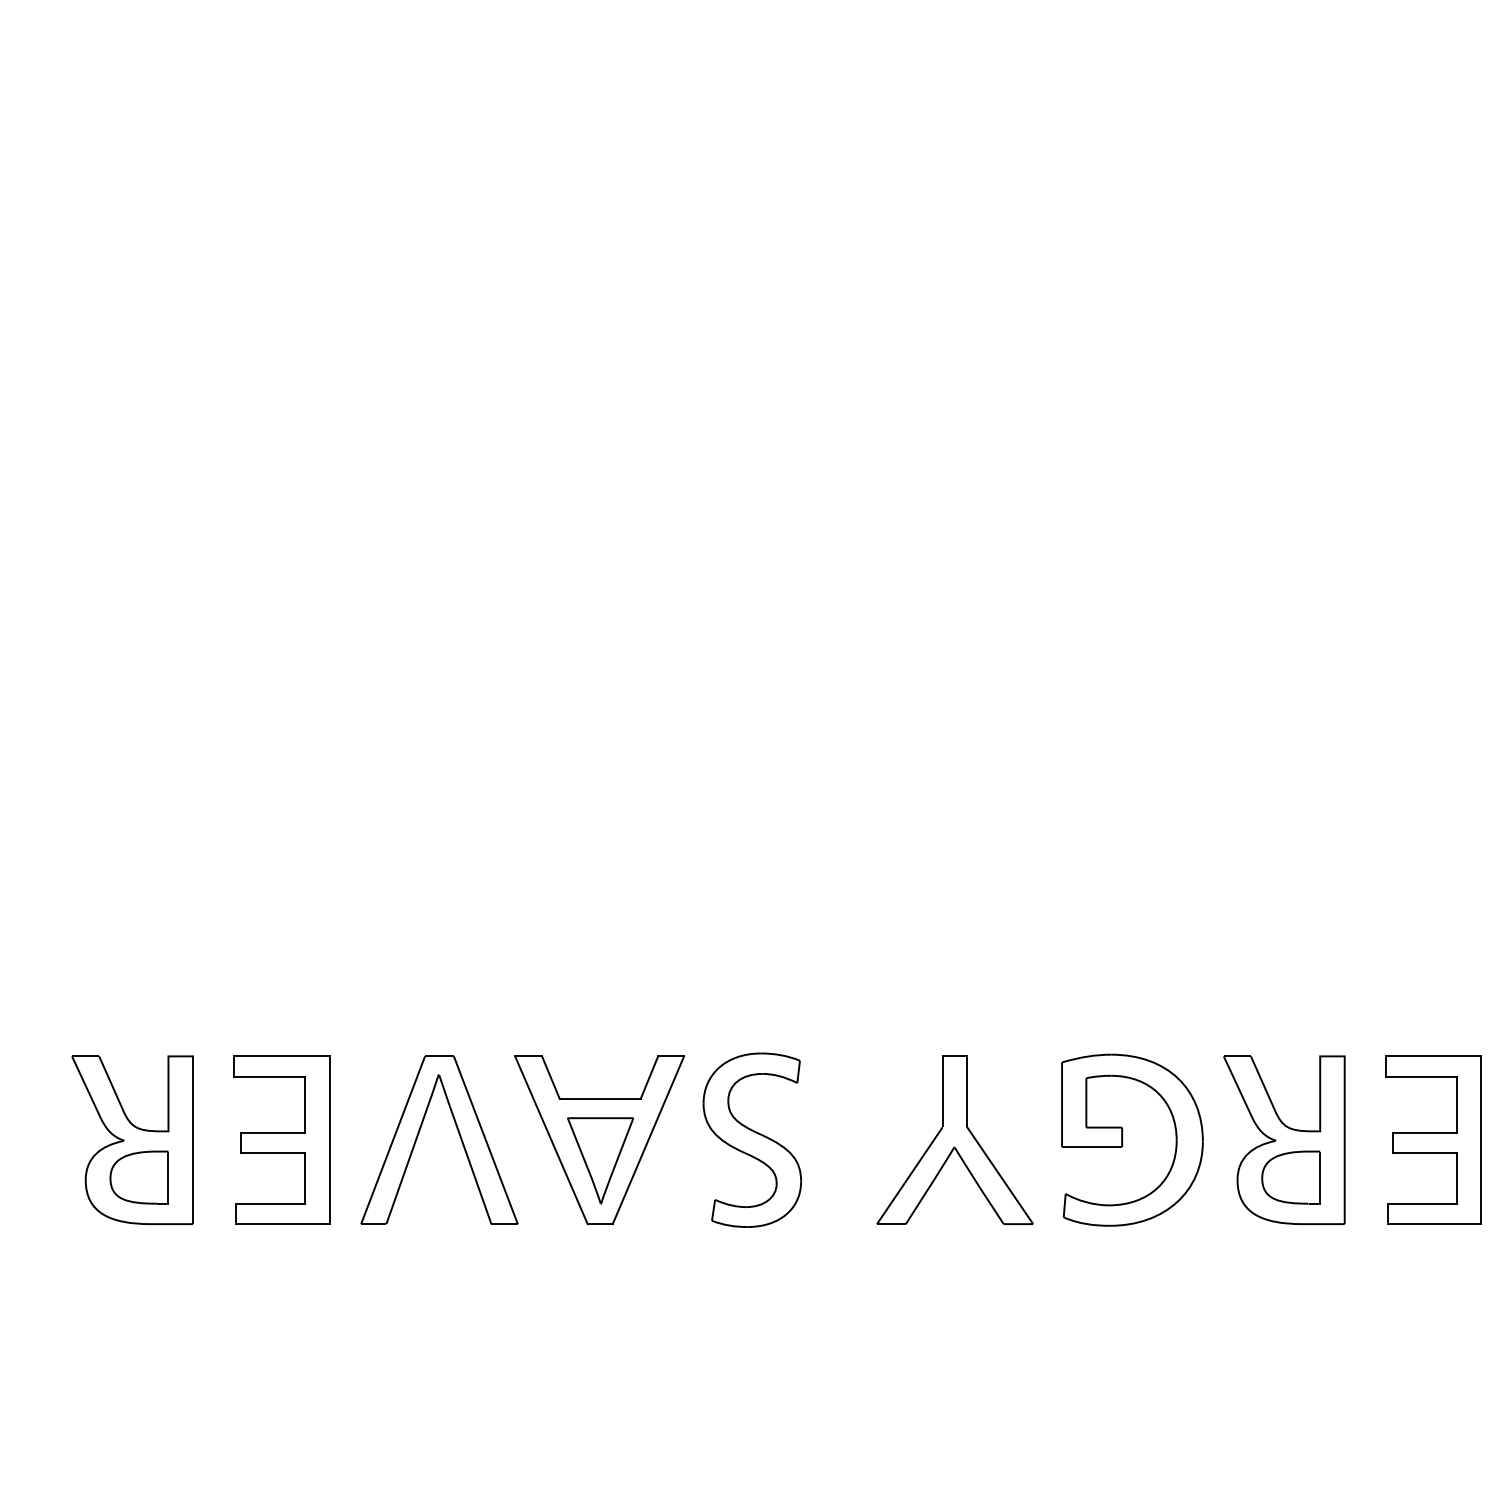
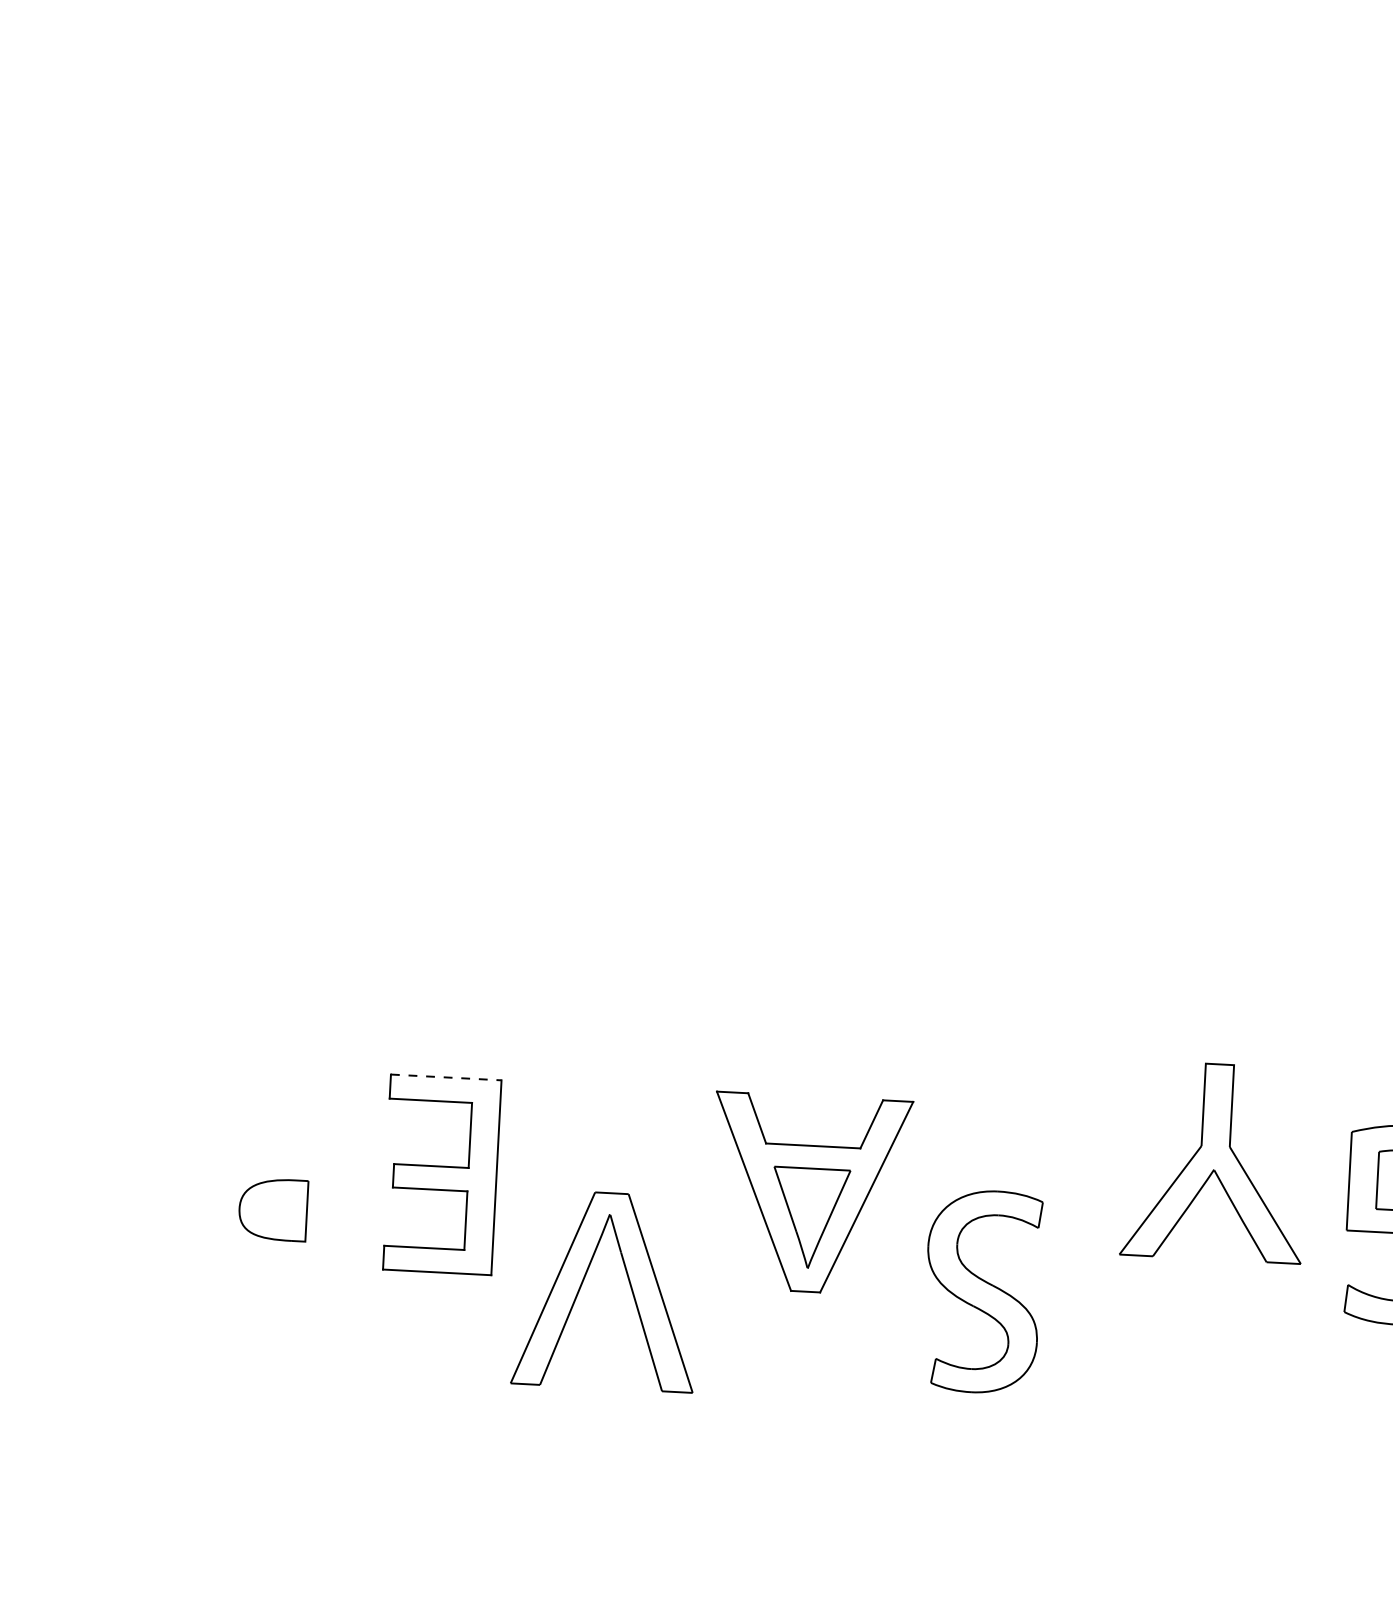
line: (282, 1056) -> (446, 1077), solid -> dashed
part: (458, 1134) -> (629, 1285), moved
part: (132, 1139) -> (267, 1164), removed
part: (751, 1139) -> (981, 1290), moved
part: (954, 1139) -> (1214, 1160), moved

